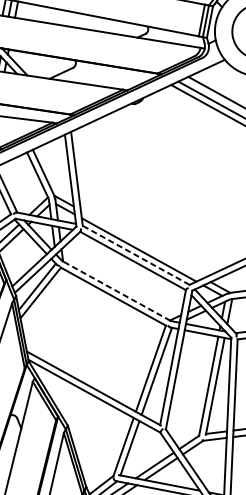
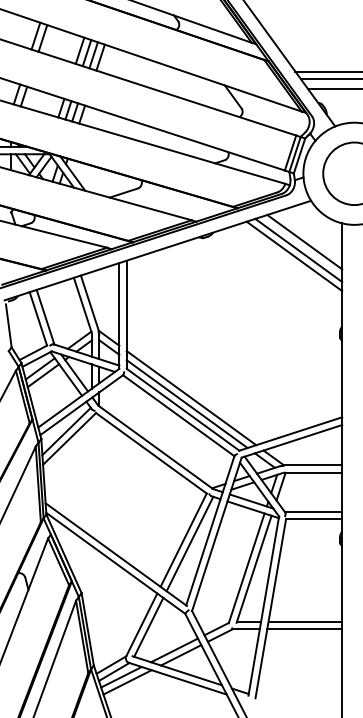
line: (142, 244) -> (191, 398), added
line: (136, 255) -> (183, 409), dashed -> solid
line: (116, 291) -> (155, 447), dashed -> solid

